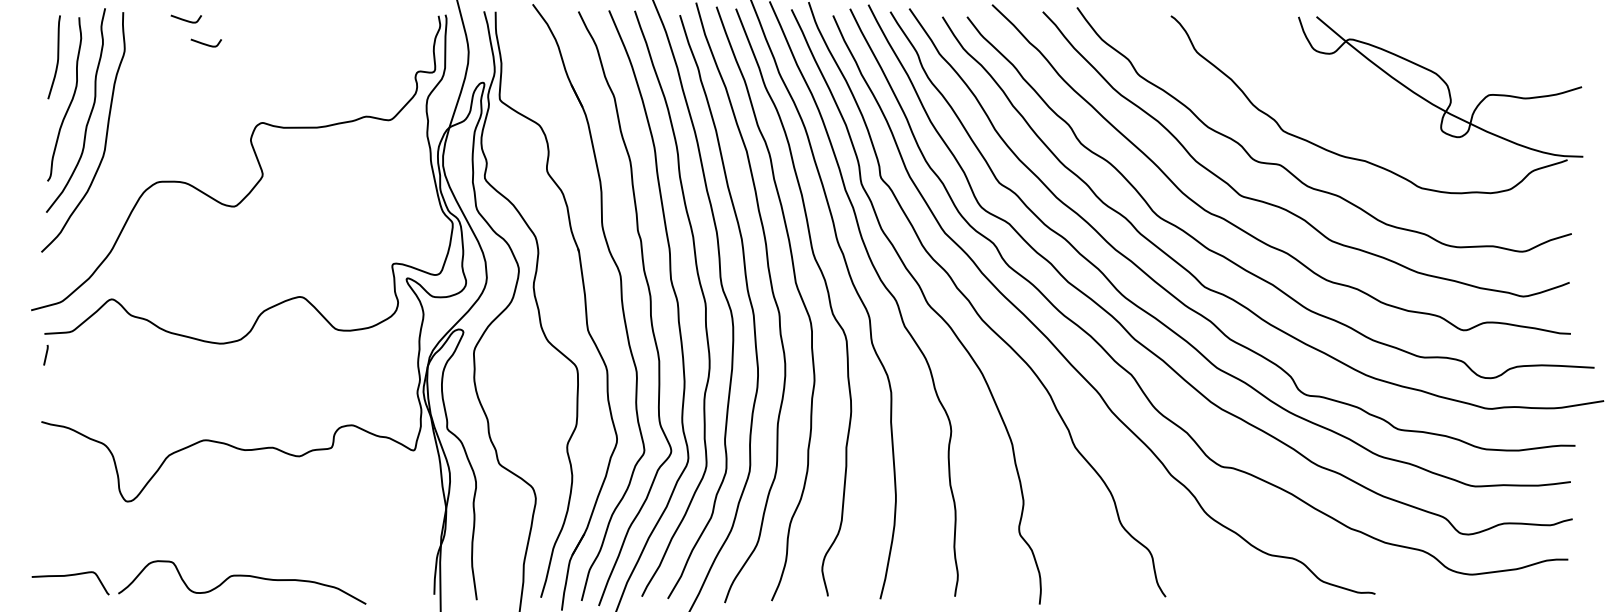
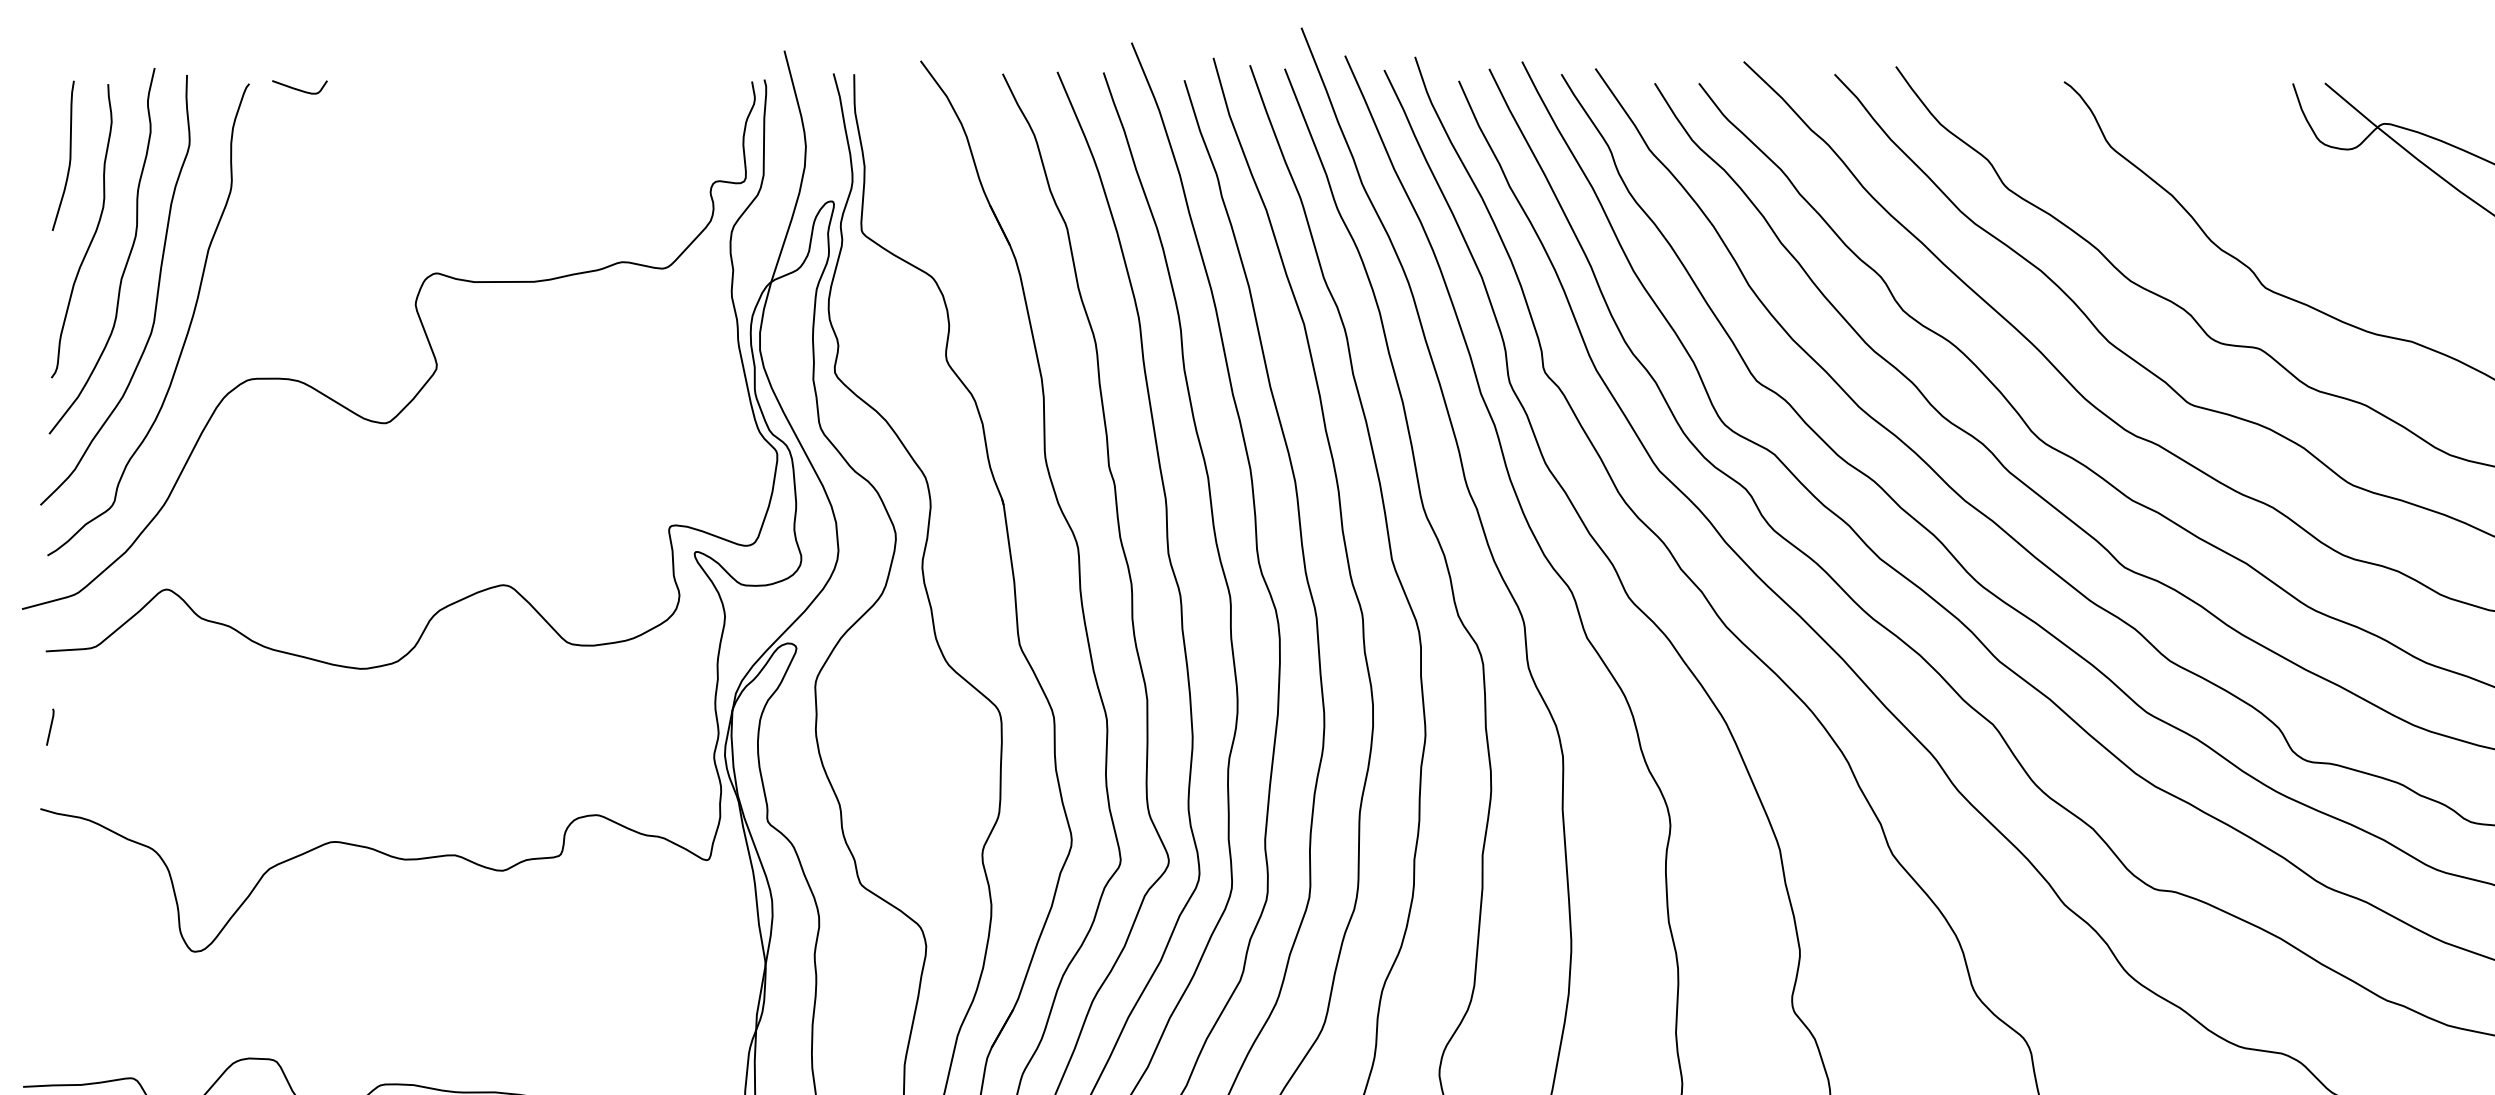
curve: (205, 43) -> (334, 131), removed
curve: (123, 152) -> (187, 326), added
line: (45, 355) -> (49, 727), moved

